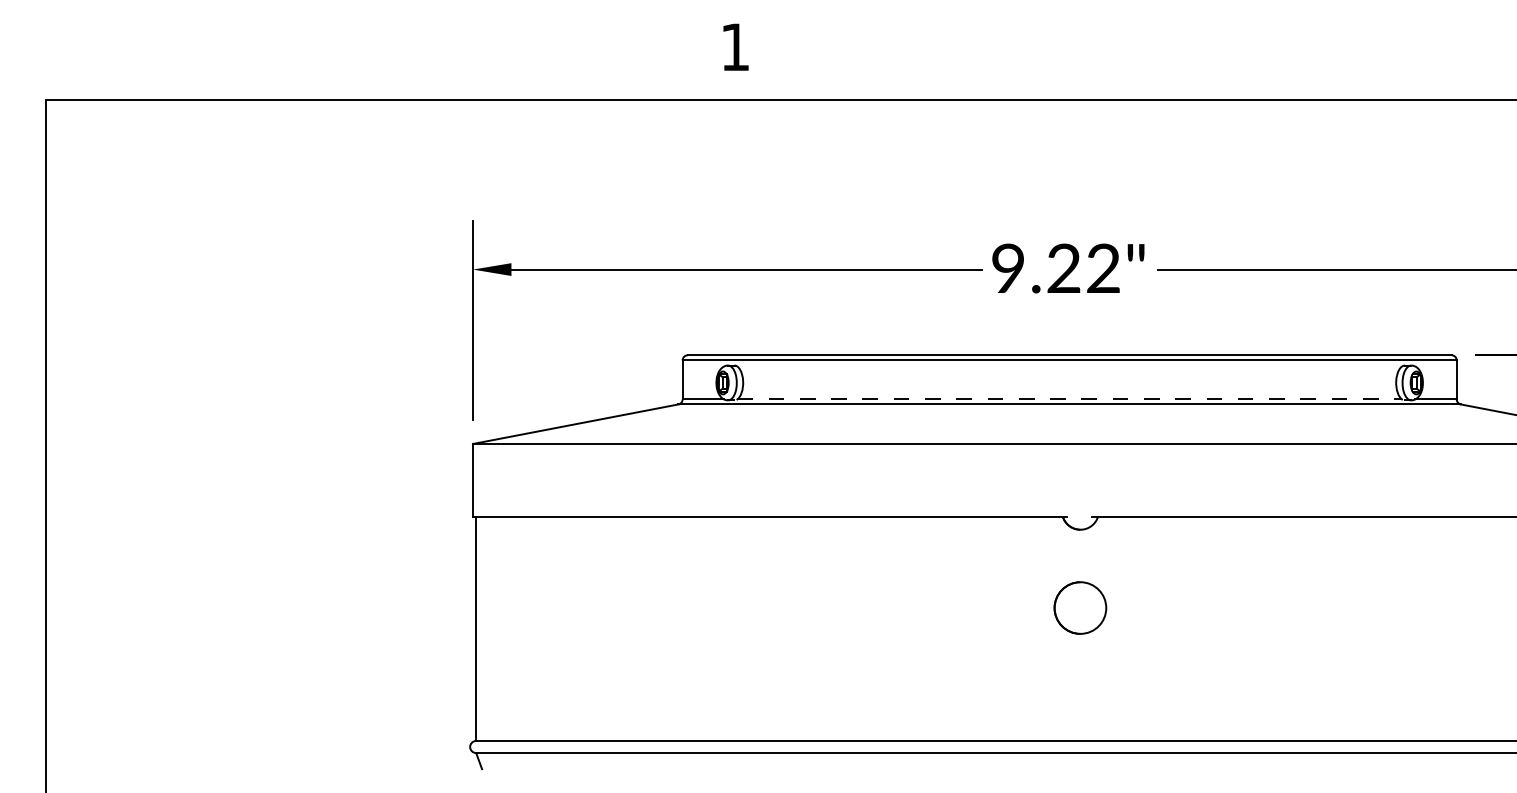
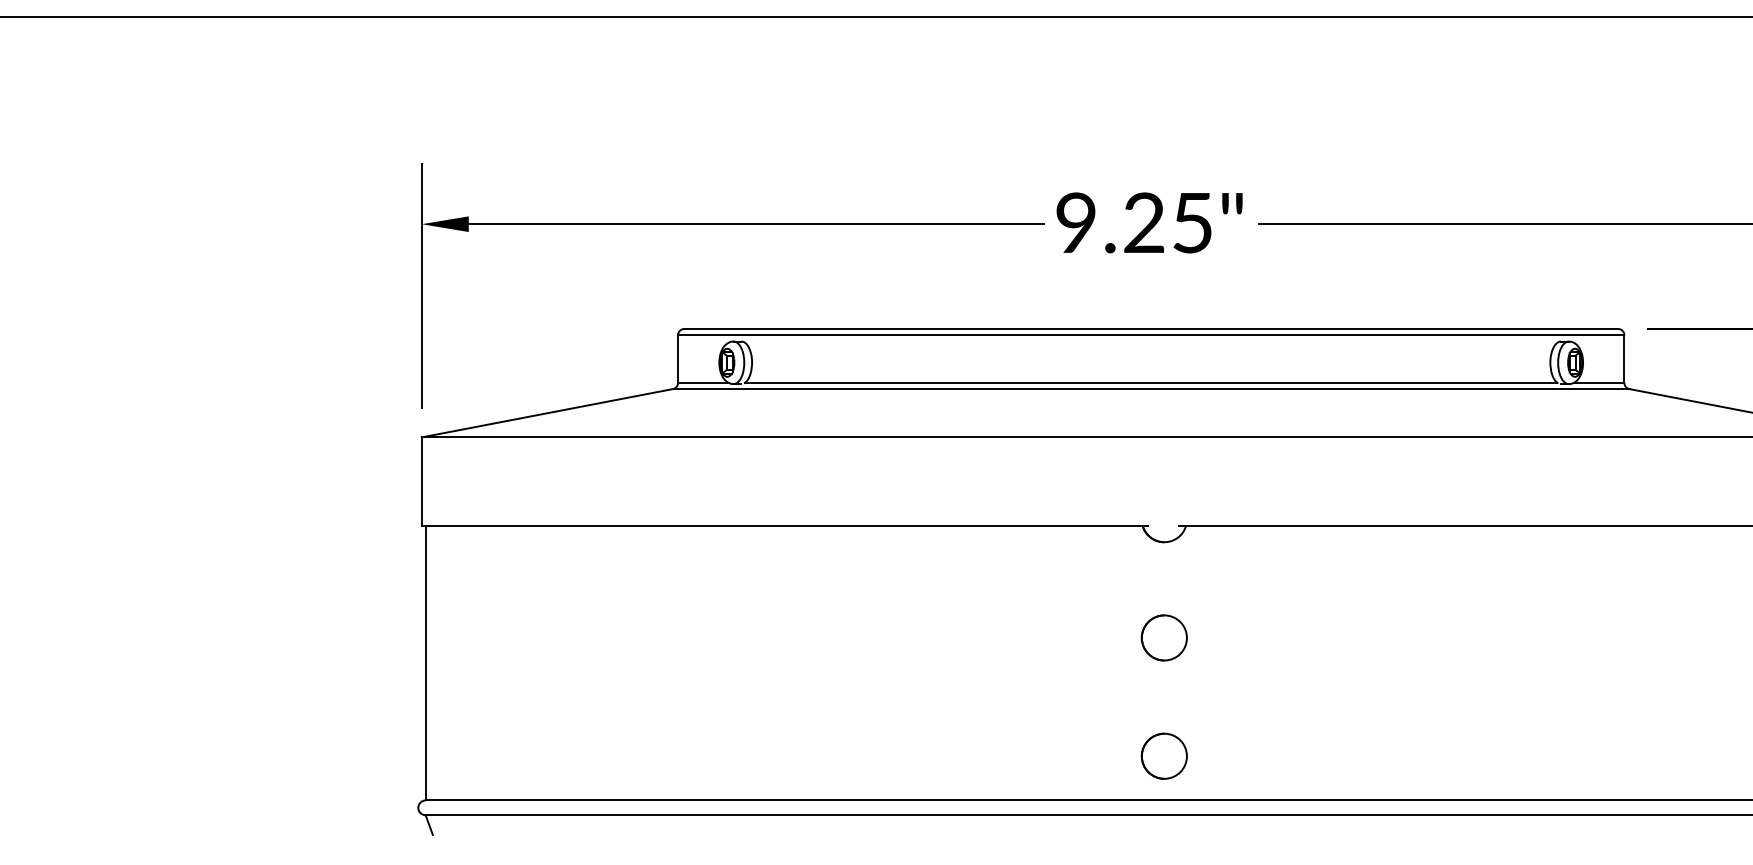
text: (1103, 268) -> (1192, 222), 9.22" -> 9.25"
line: (1070, 399) -> (1152, 383), dashed -> solid
part: (1080, 607) -> (1164, 637), size x0.71
part: (1080, 704) -> (1164, 755), added

